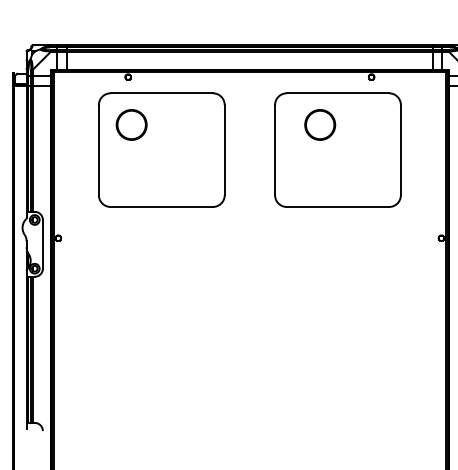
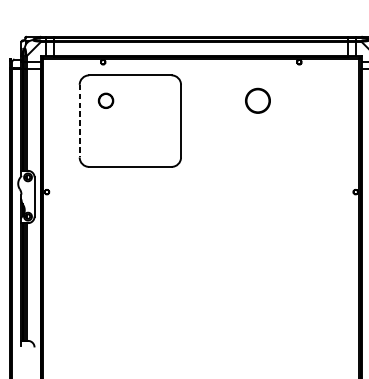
circle: (131, 124) -> (105, 100), size x0.6
part: (337, 149) -> (271, 120), removed
line: (98, 150) -> (79, 121), solid -> dashed

